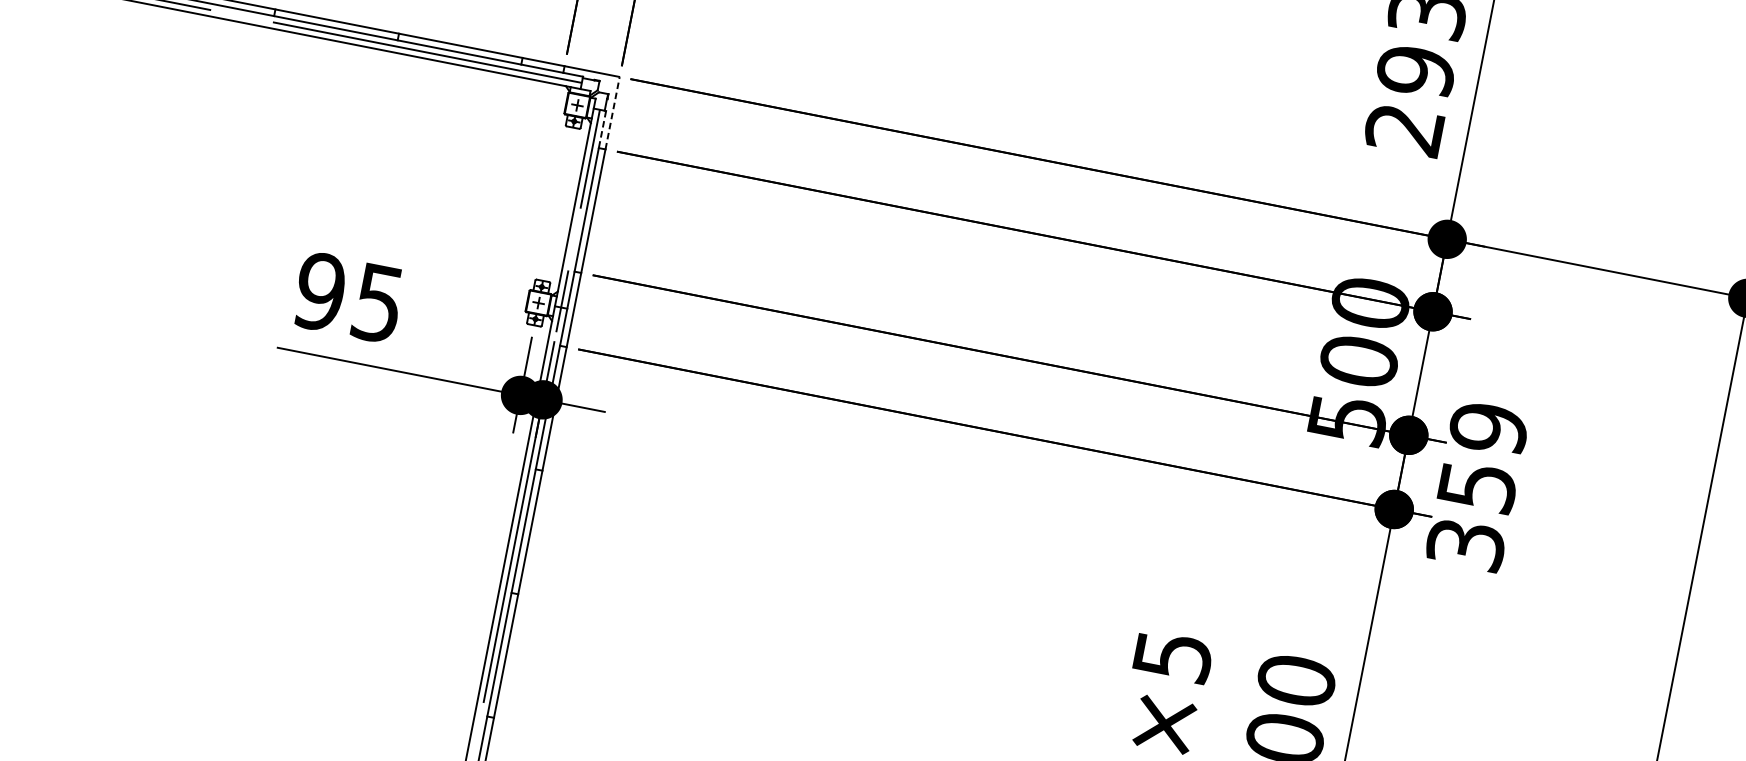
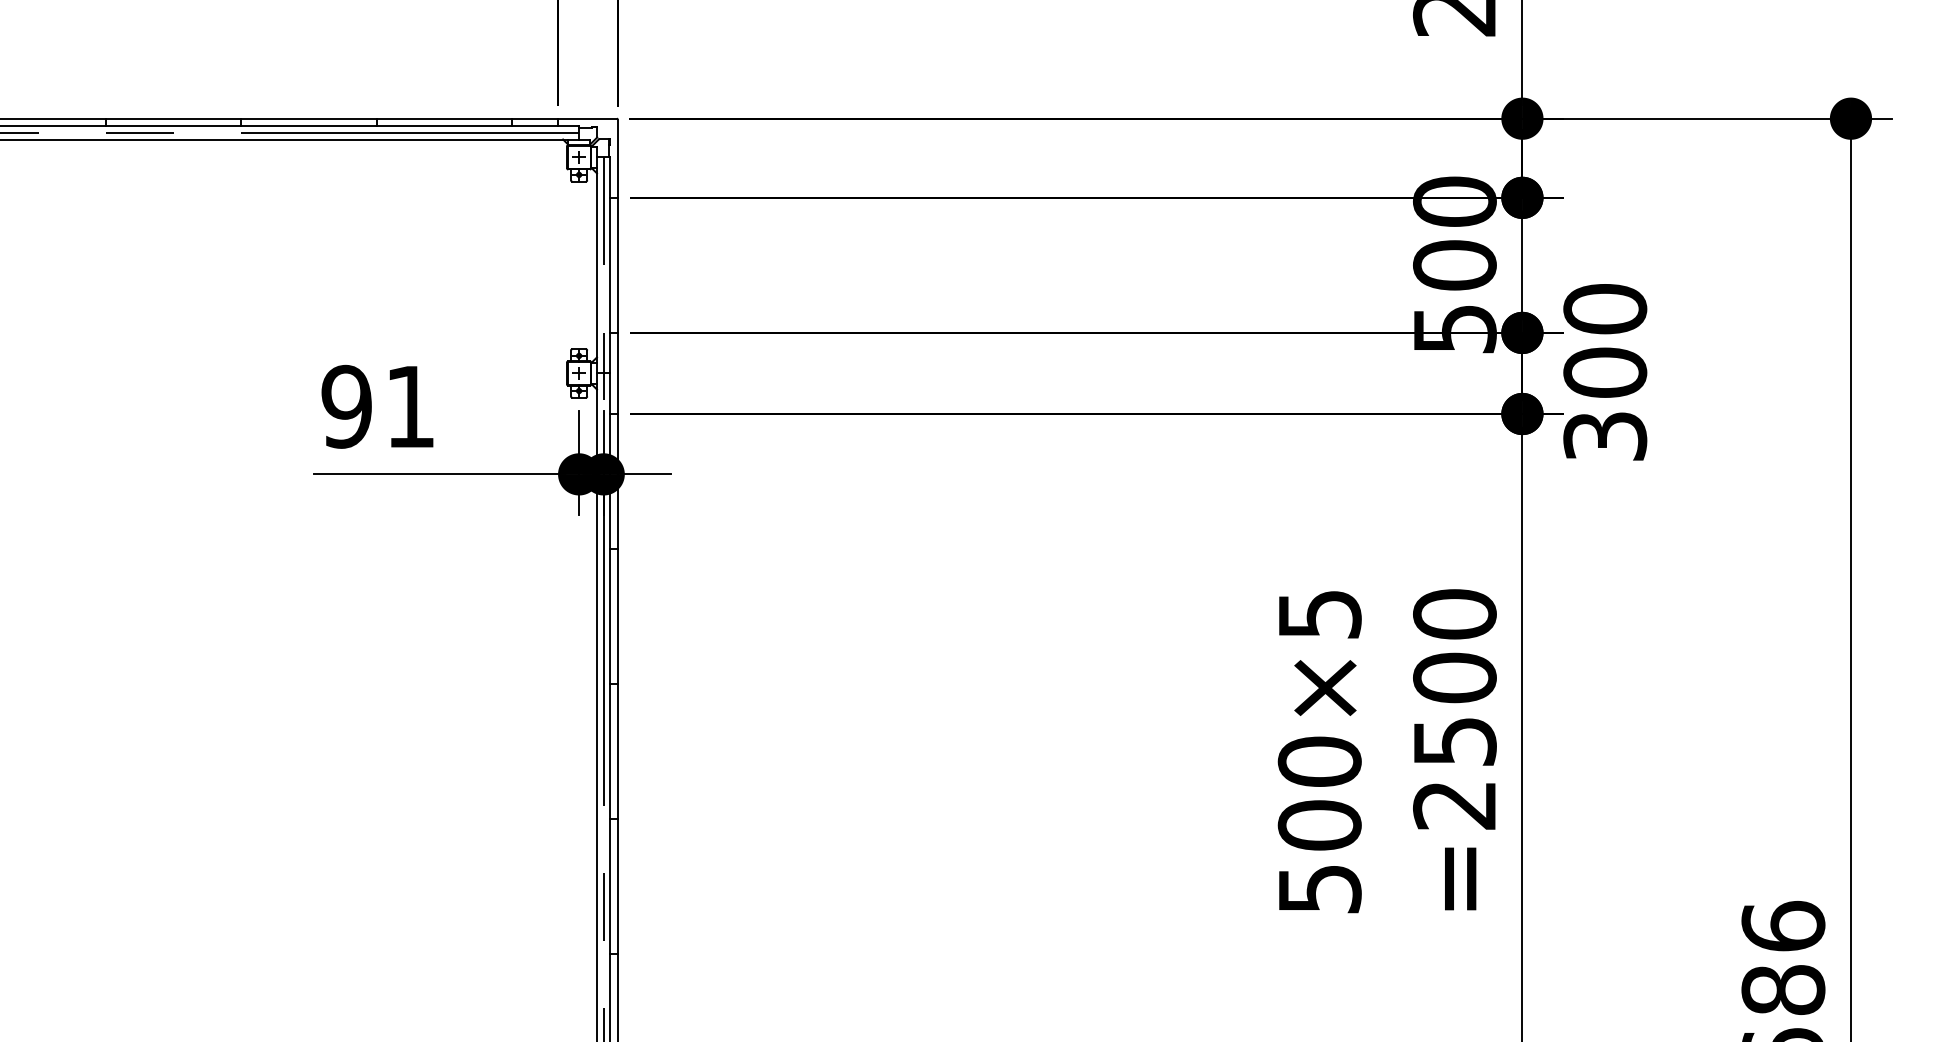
line: (612, 113) -> (617, 158), dashed -> solid
line: (602, 130) -> (610, 178), dashed -> solid
text: (377, 303) -> (409, 407), 95 -> 91
text: (1483, 457) -> (1605, 340), 359 -> 300

